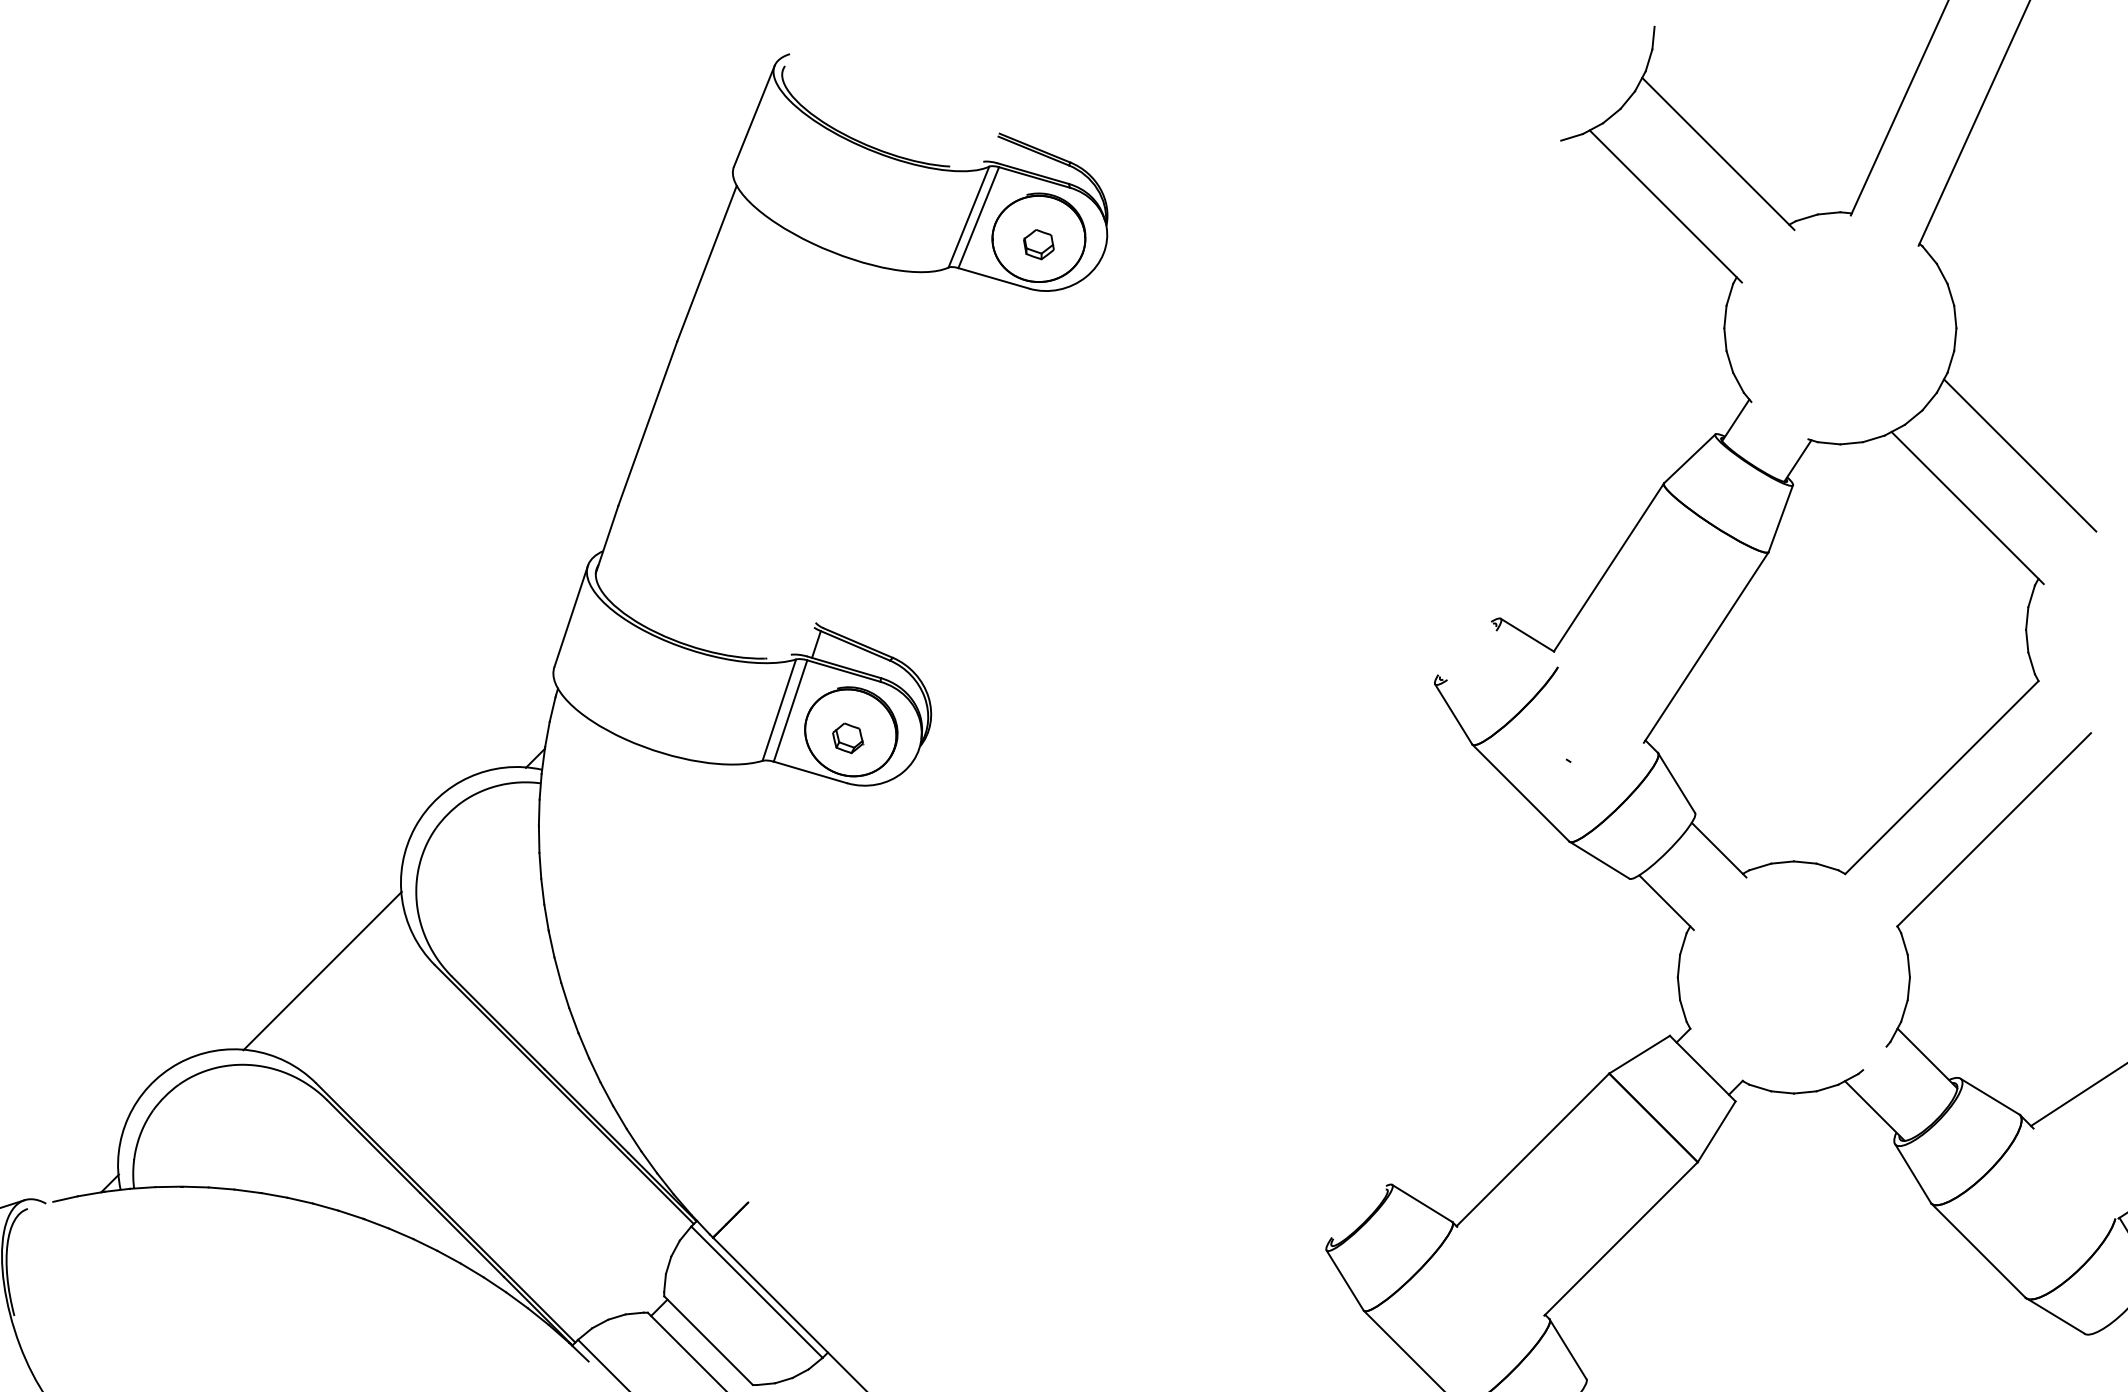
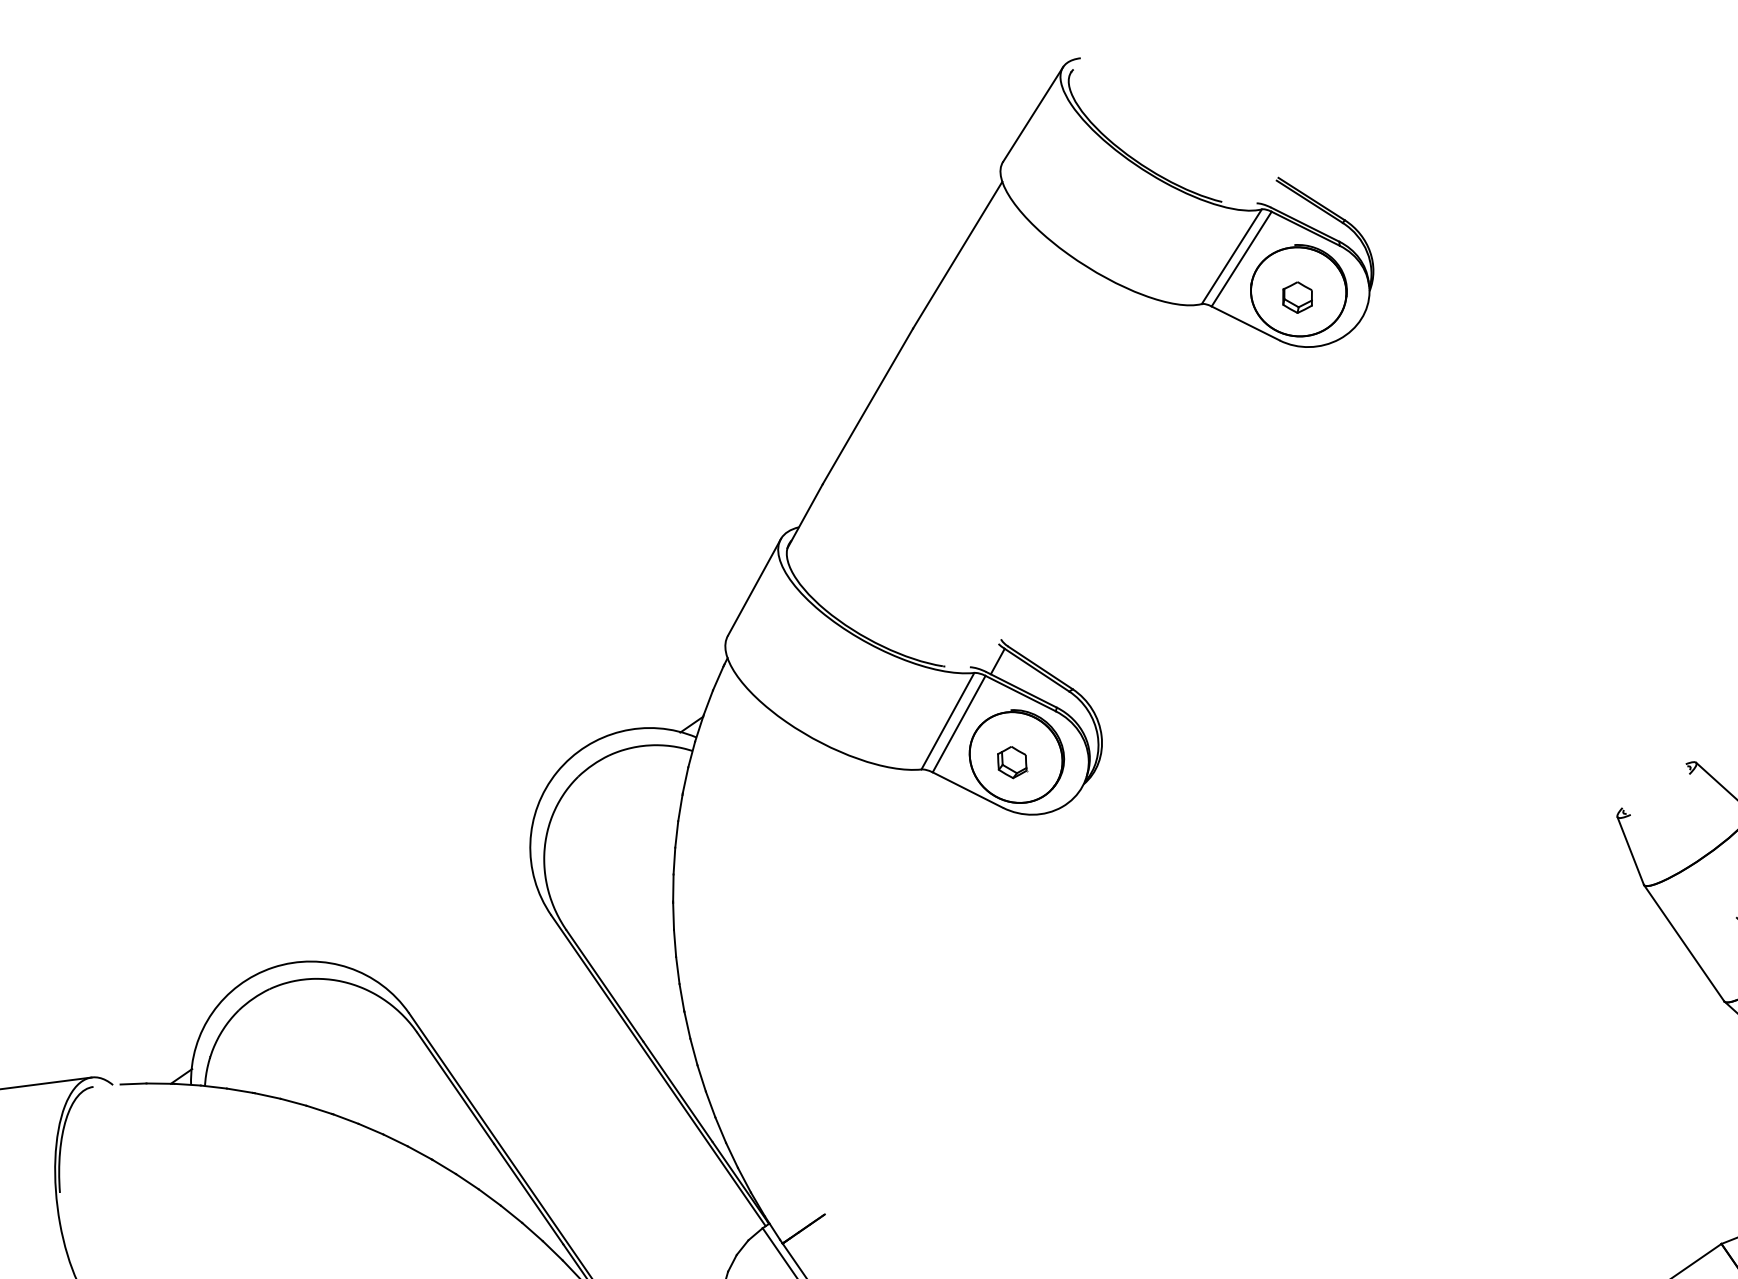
line: (322, 970) -> (436, 900), removed

